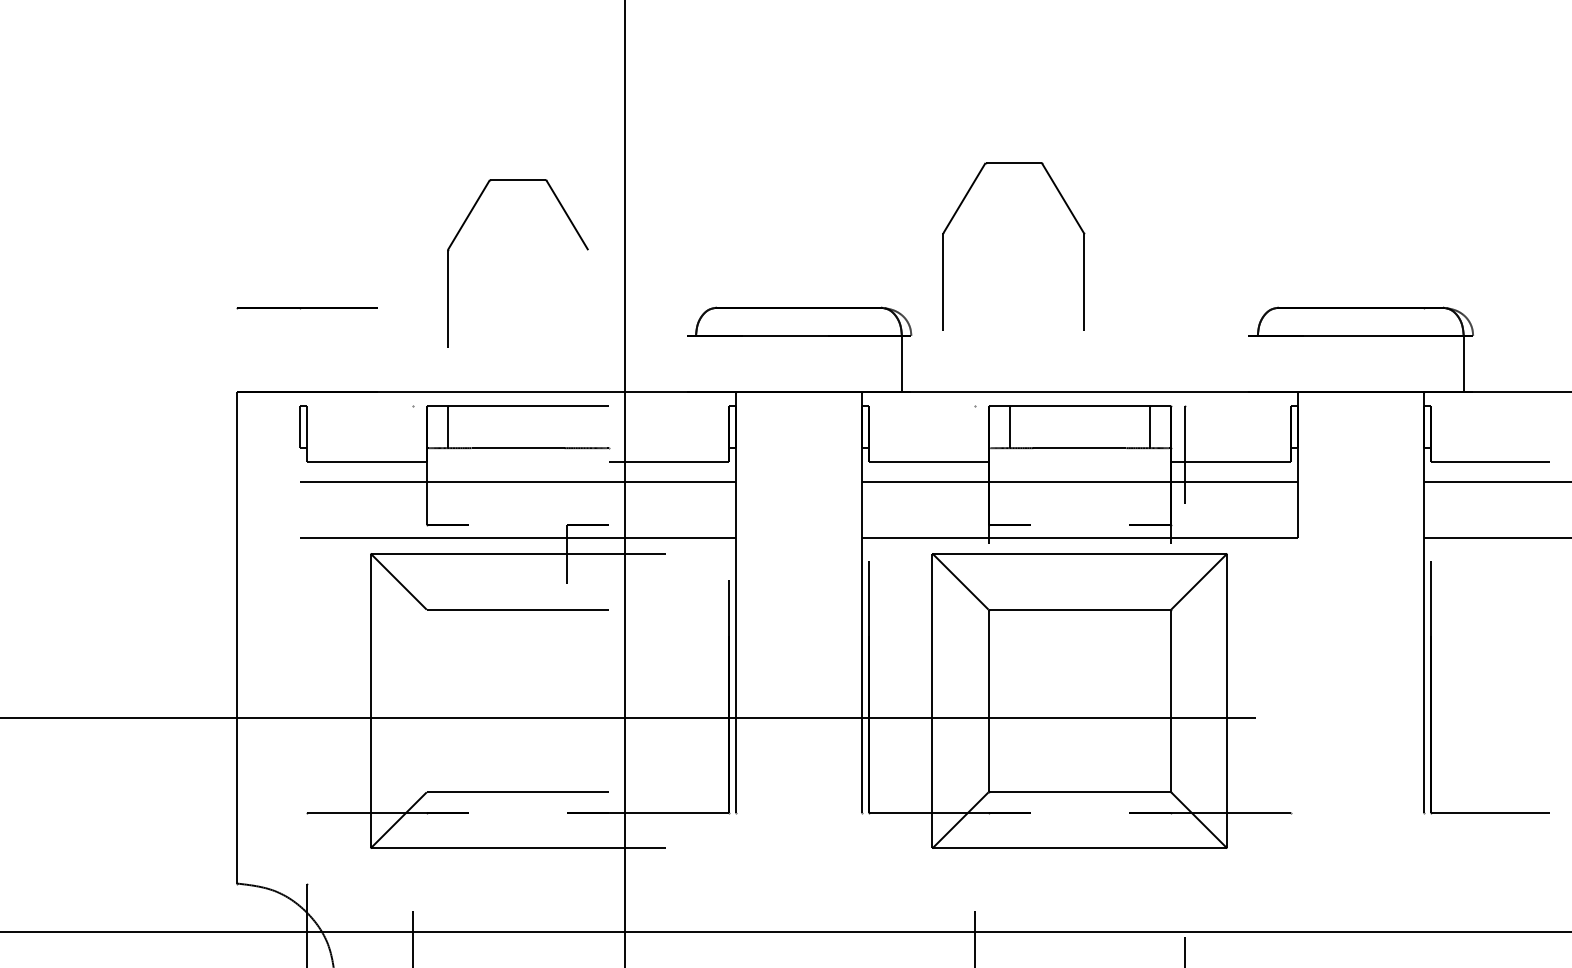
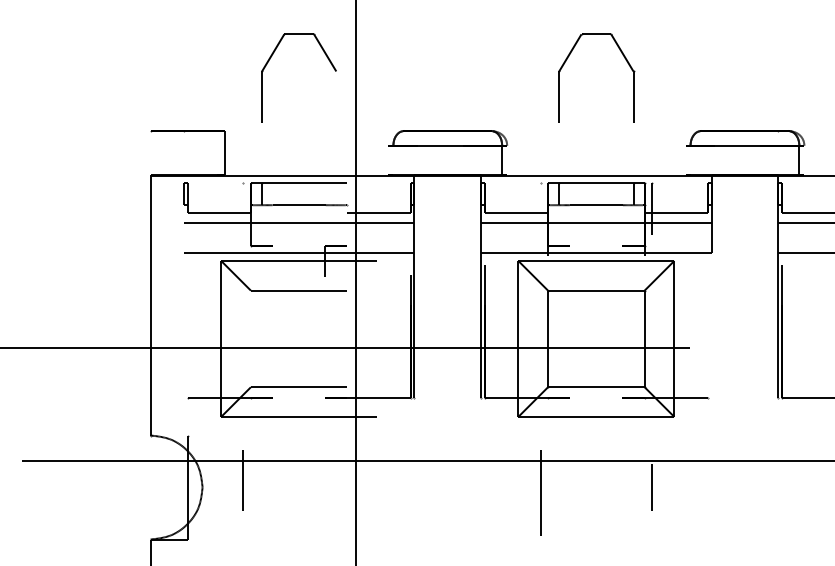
part: (1068, 212) -> (625, 60), moved
part: (461, 231) -> (269, 61), moved
line: (376, 348) -> (224, 152), added

